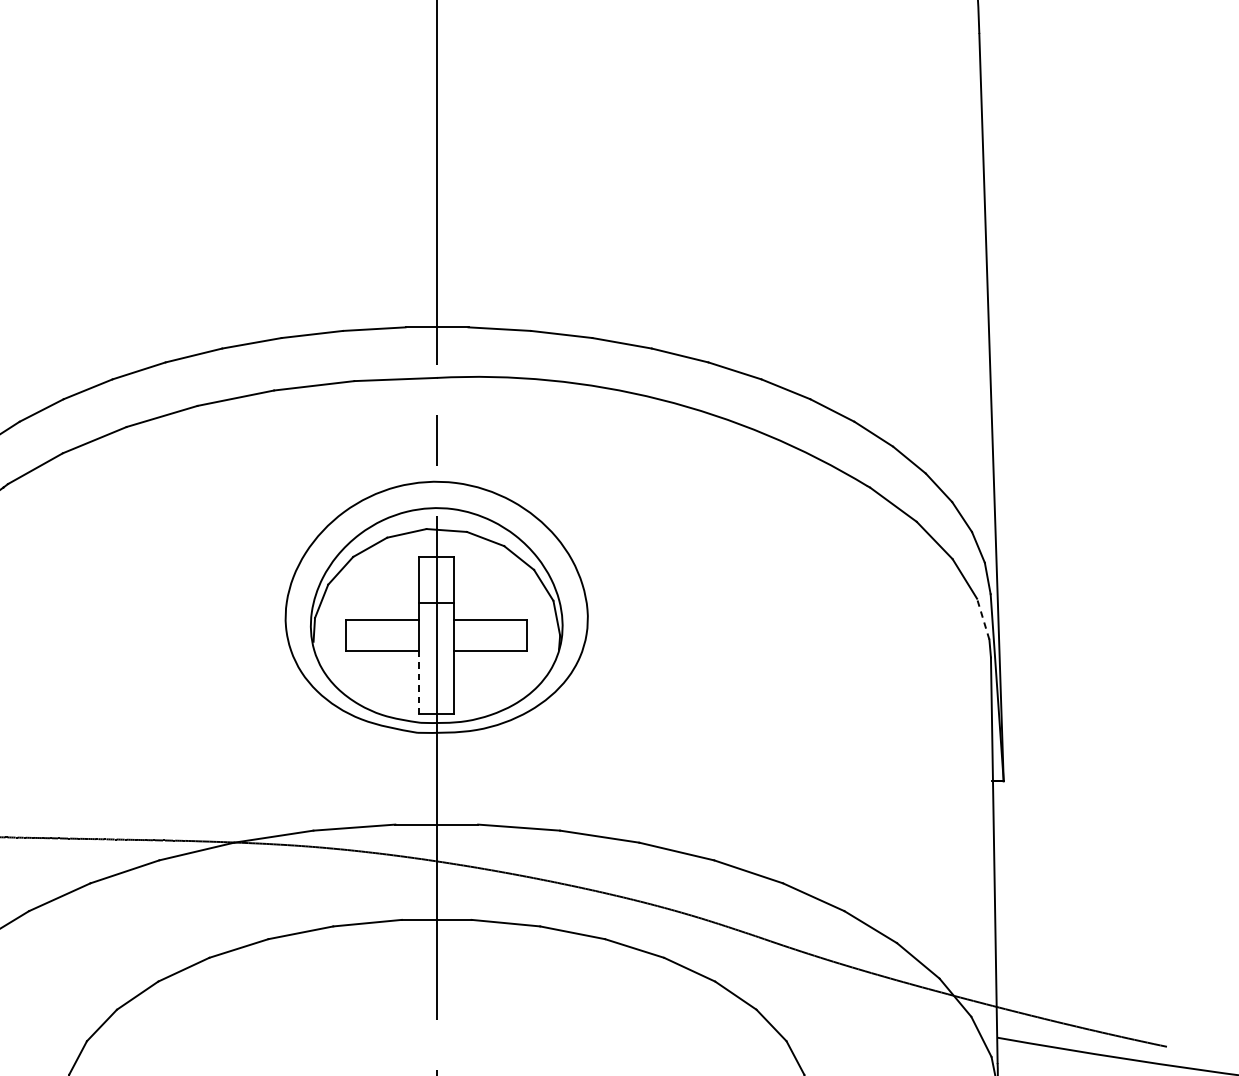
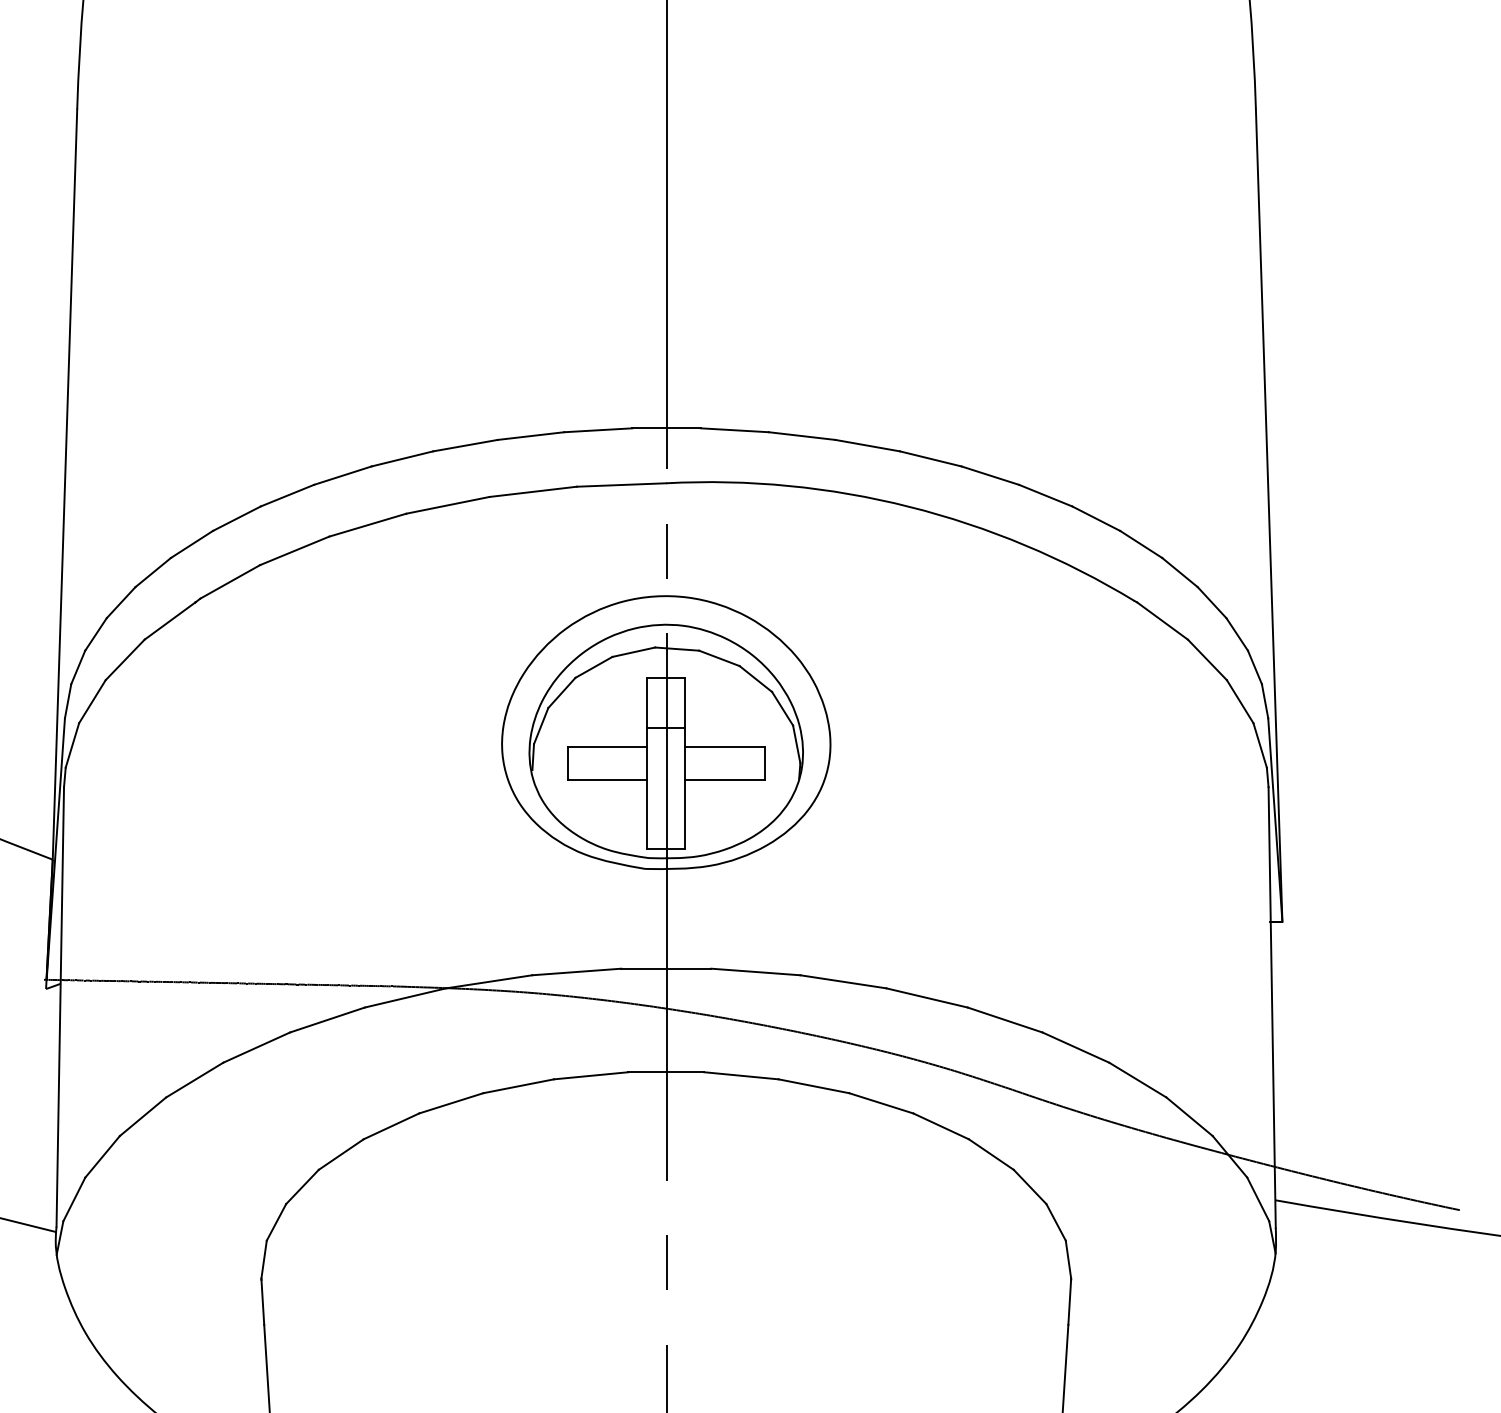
line: (983, 618) -> (1260, 744), dashed -> solid
line: (419, 682) -> (647, 814), dashed -> solid

